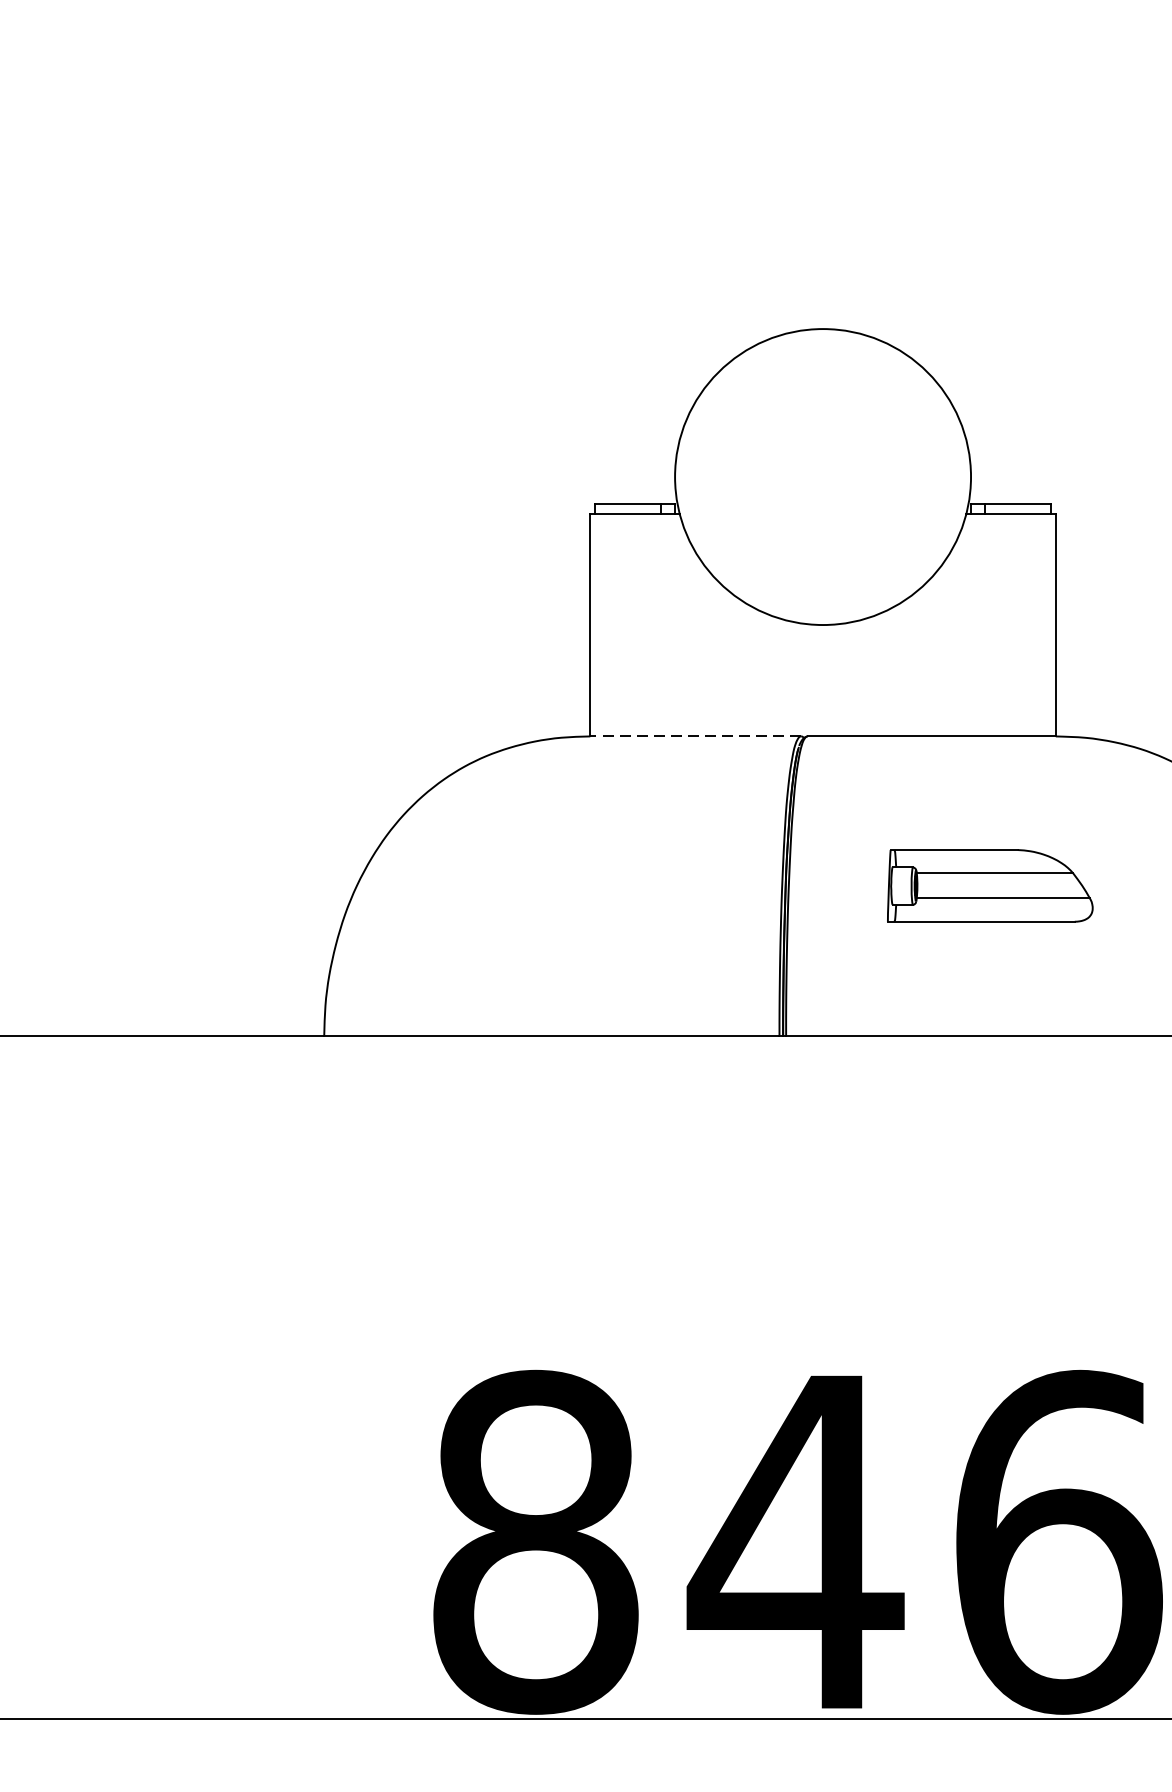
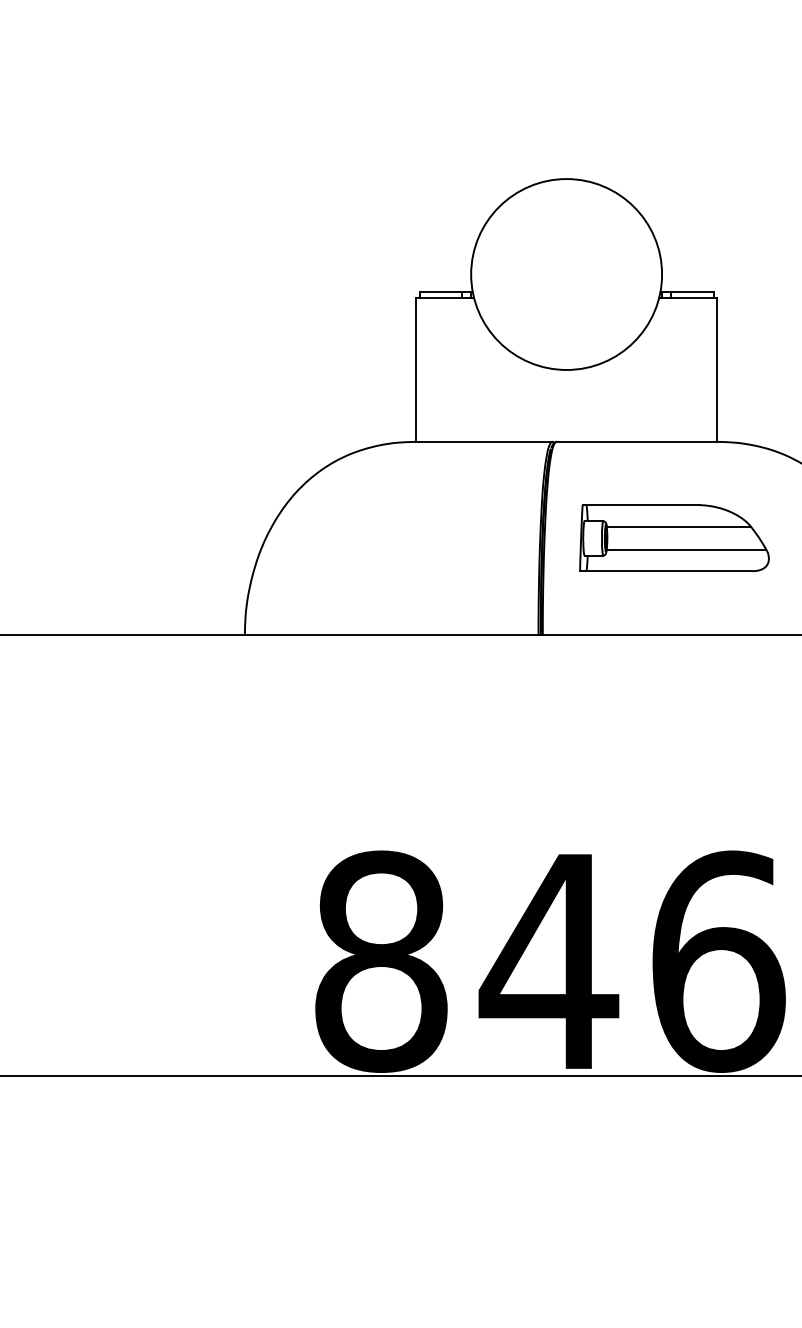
line: (695, 735) -> (484, 441), dashed -> solid
part: (990, 886) -> (674, 538), size x1.43

